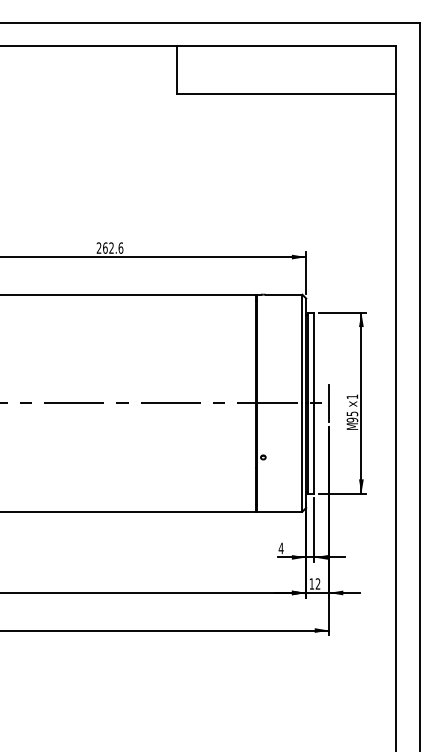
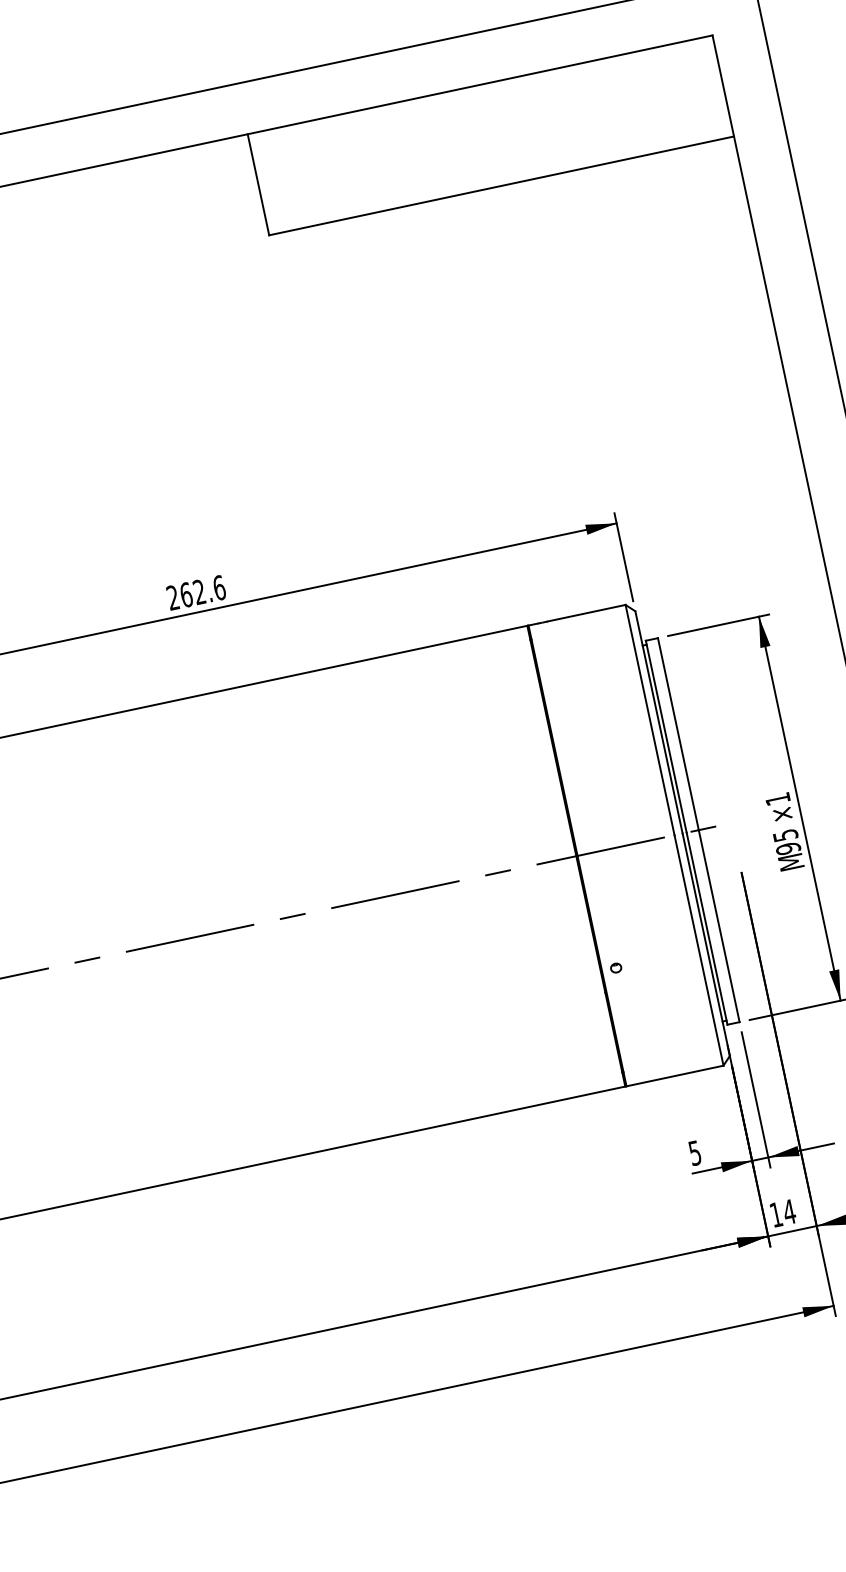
line: (329, 402) -> (731, 821), removed
text: (280, 548) -> (693, 1153), 4 -> 5
text: (317, 583) -> (787, 1211), 12 -> 14

